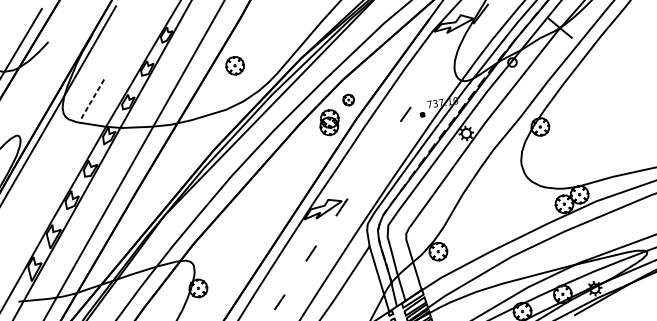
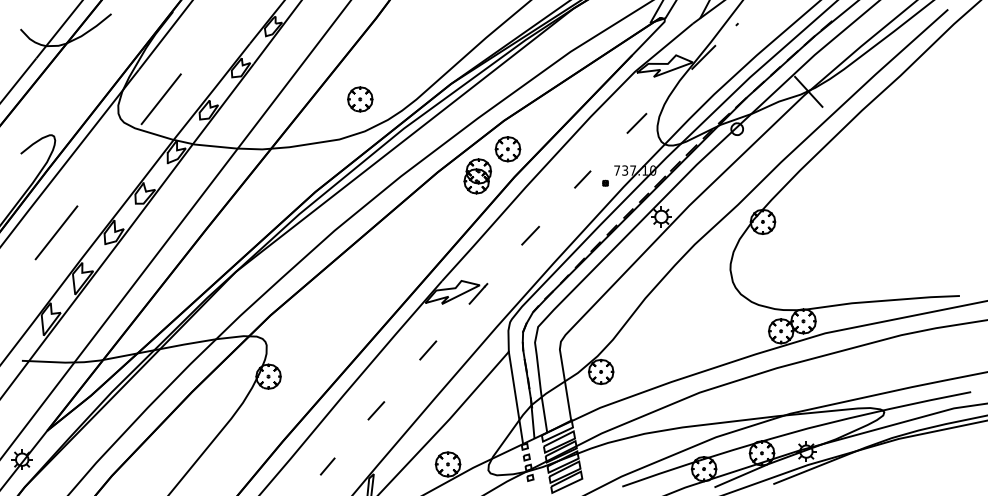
part: (235, 65) -> (360, 99), moved
line: (439, 68) -> (636, 123), added
line: (93, 98) -> (161, 99), dashed -> solid
part: (348, 100) -> (507, 149), size x1.67
line: (373, 160) -> (530, 235), added
line: (30, 205) -> (56, 232), added

